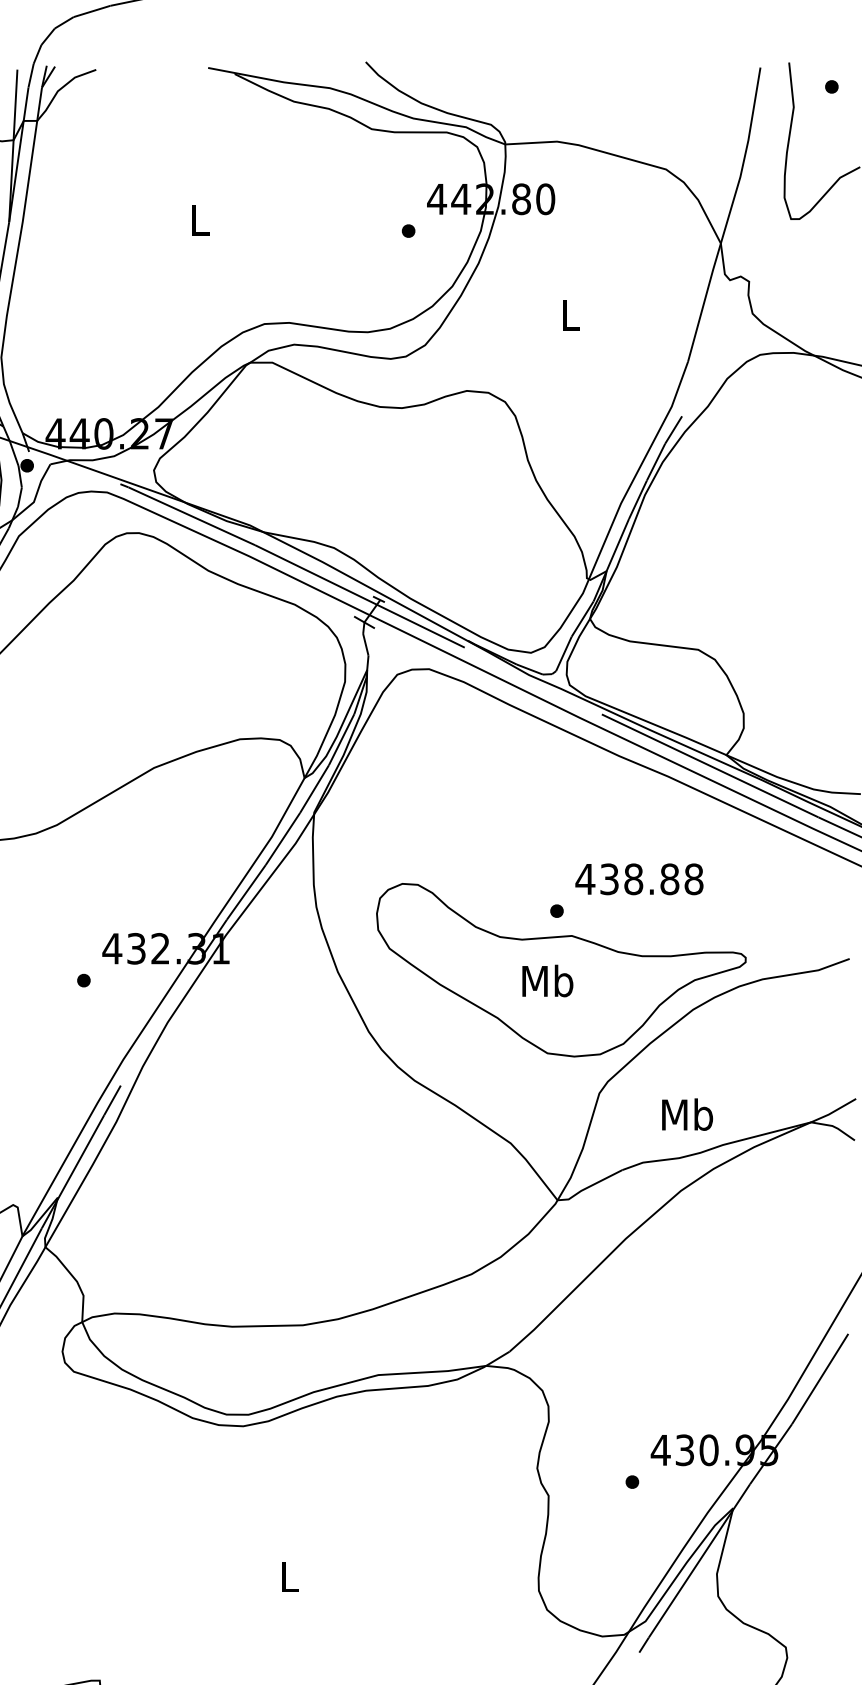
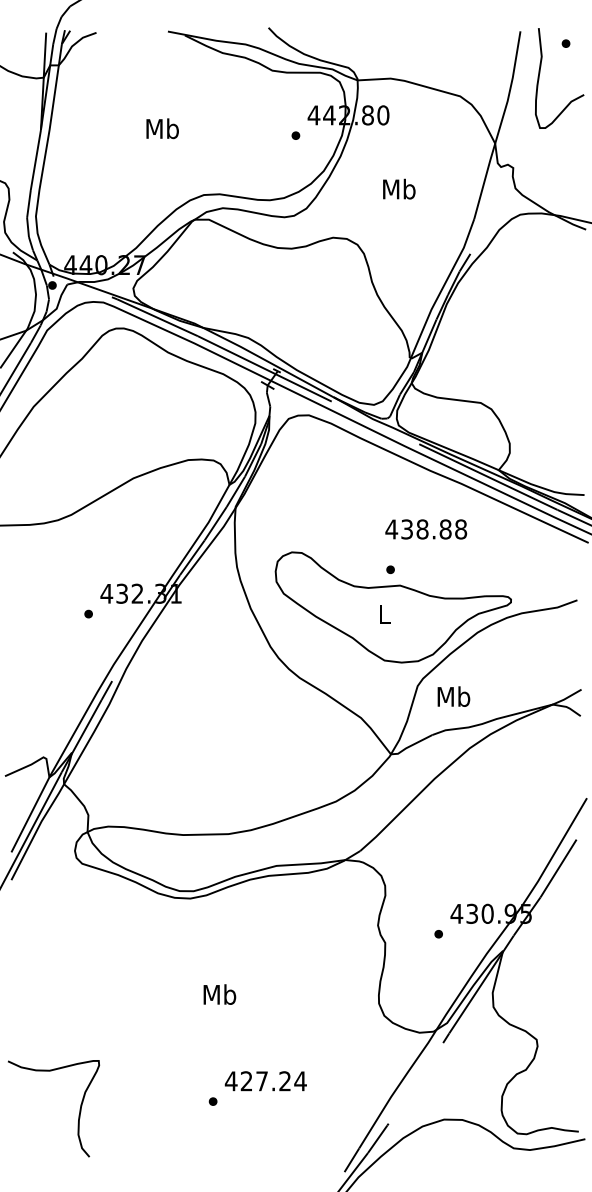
text: (199, 219) -> (162, 128), L -> Mb
text: (570, 313) -> (399, 188), L -> Mb
text: (639, 879) -> (426, 529), moved
text: (547, 981) -> (384, 614), Mb -> L
text: (686, 1114) -> (453, 696), moved
text: (288, 1576) -> (219, 994), L -> Mb

